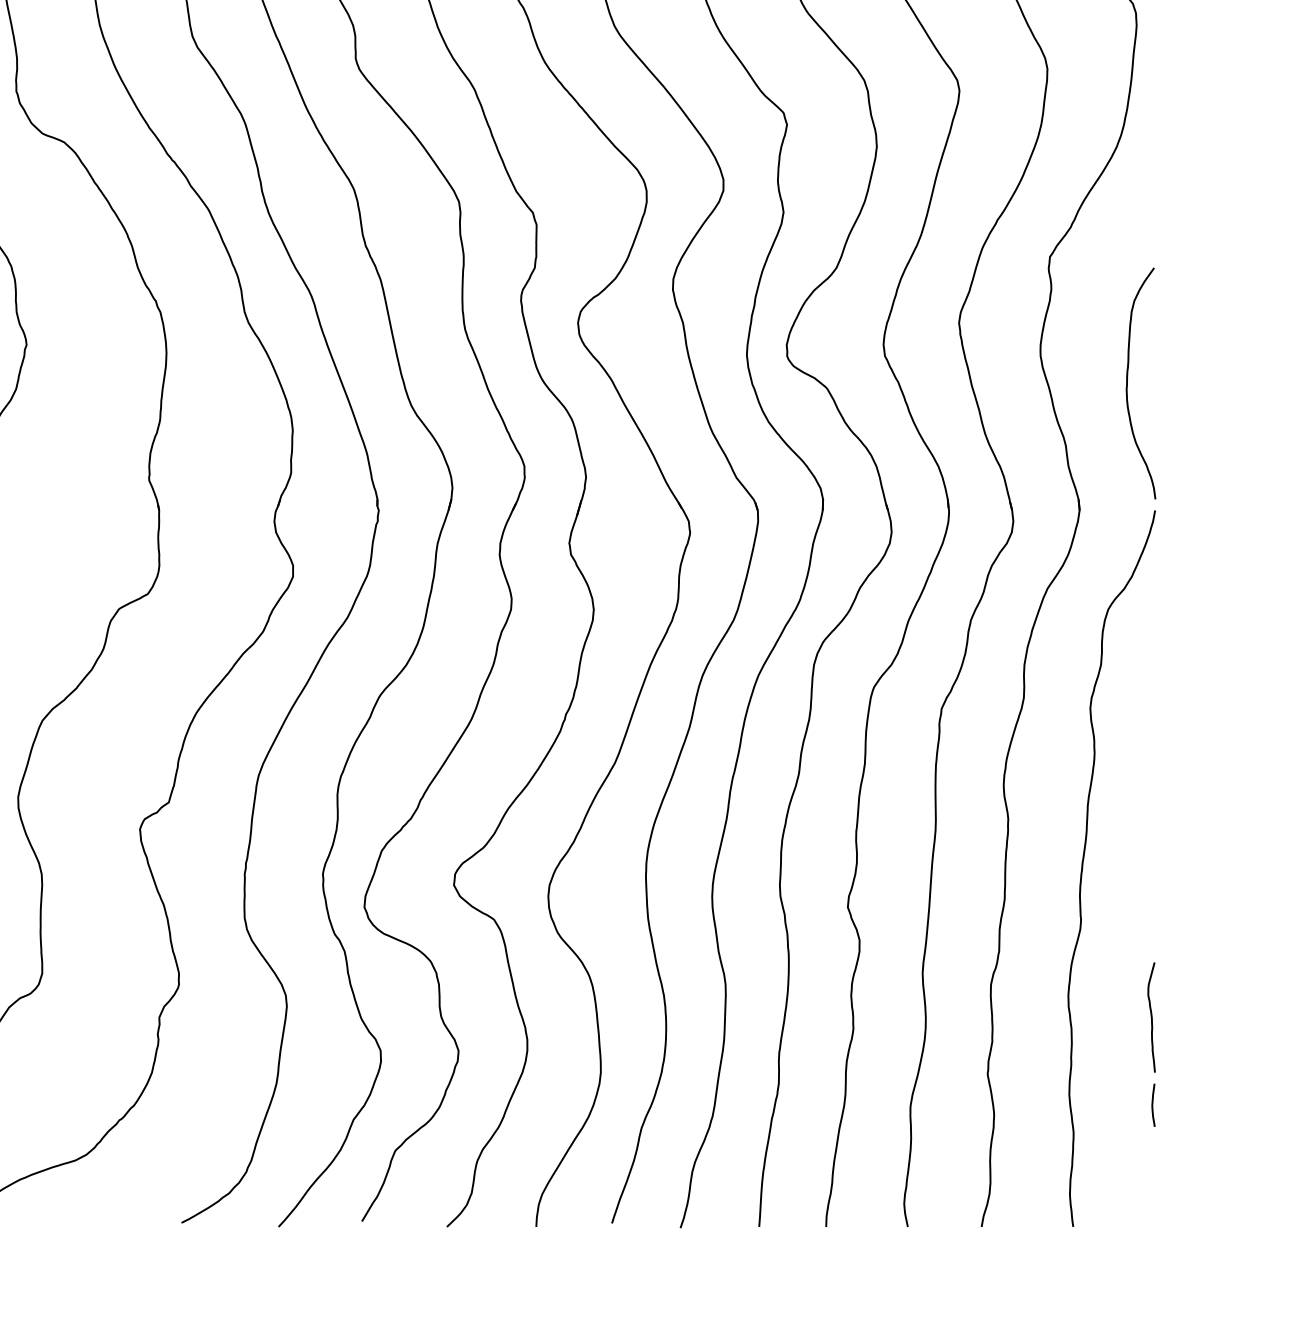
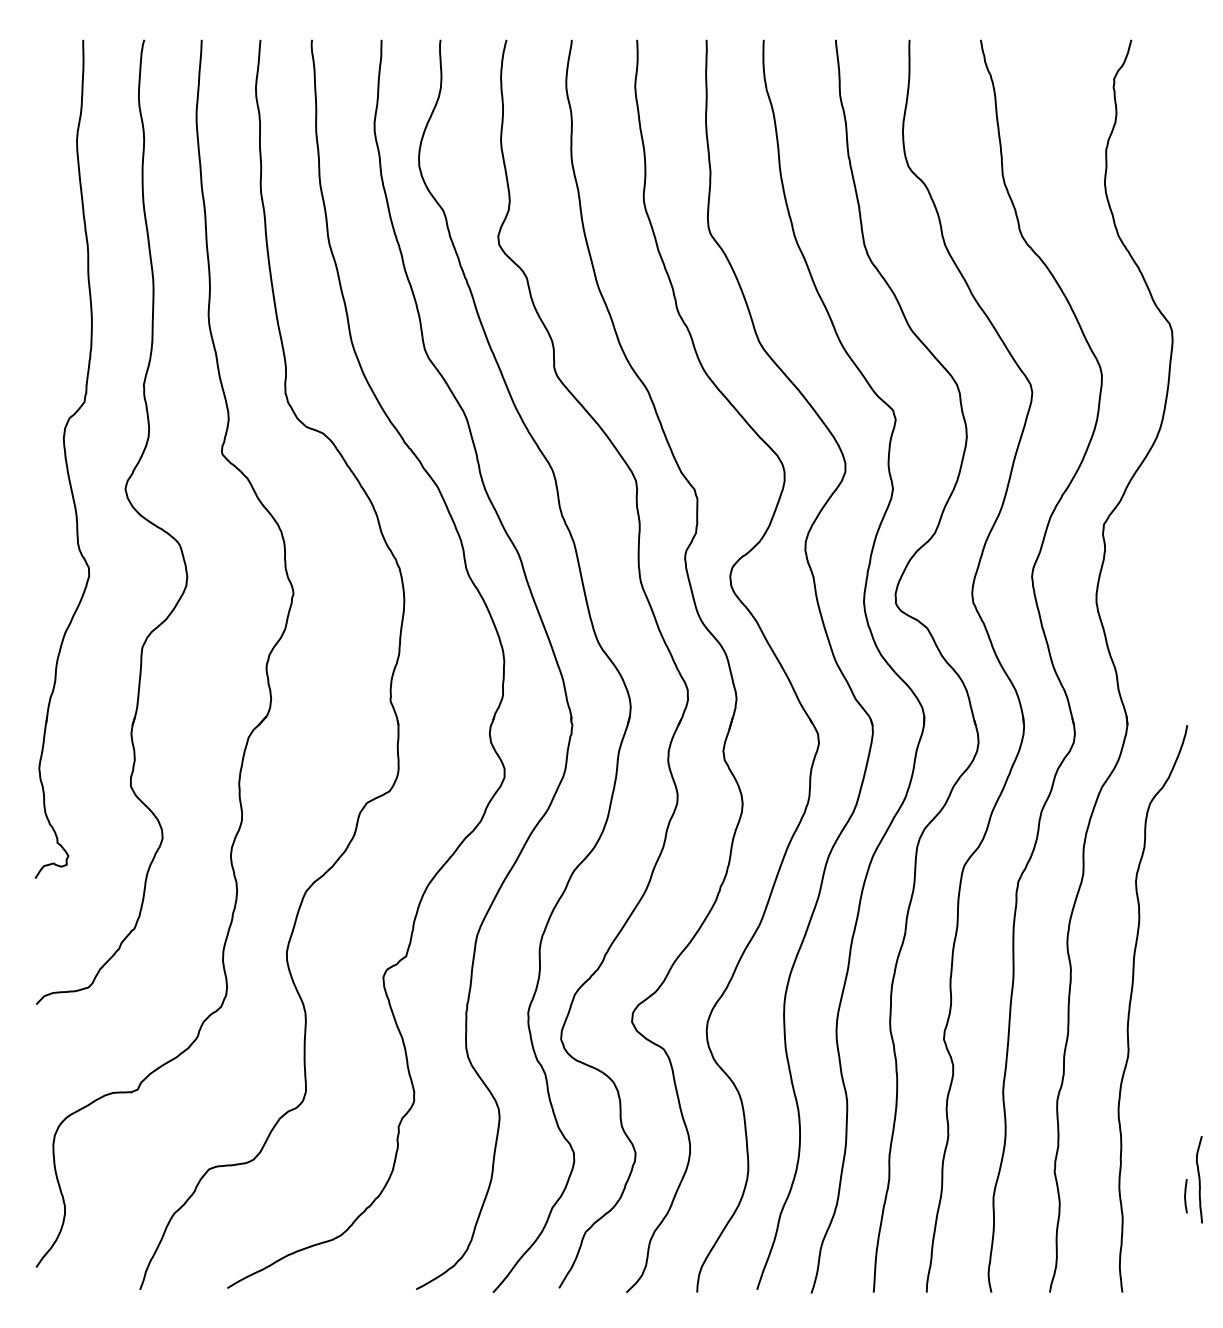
curve: (1127, 383) -> (1165, 624), removed
curve: (1151, 1017) -> (1199, 1179), moved

